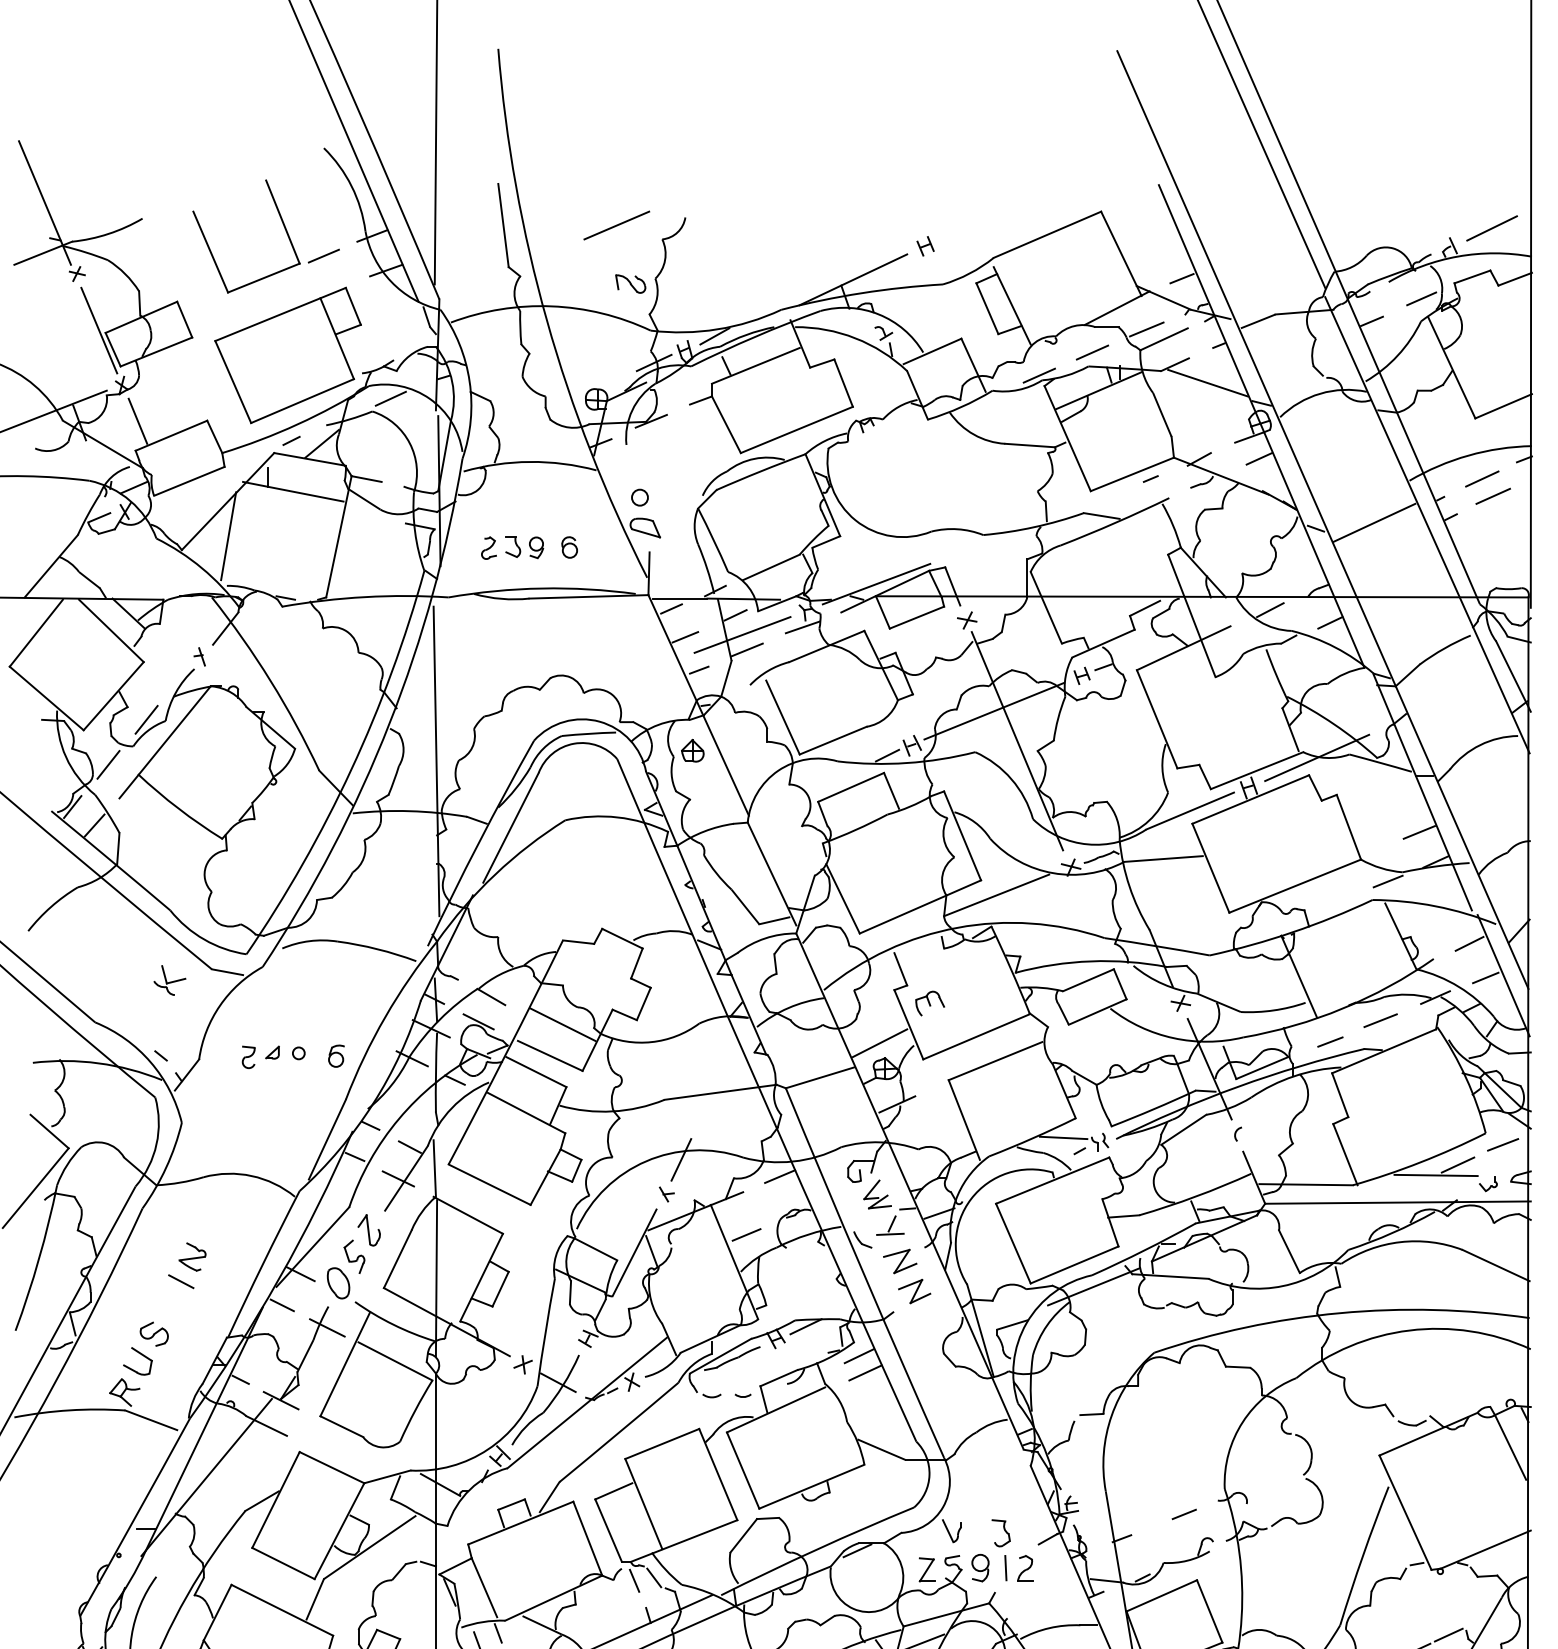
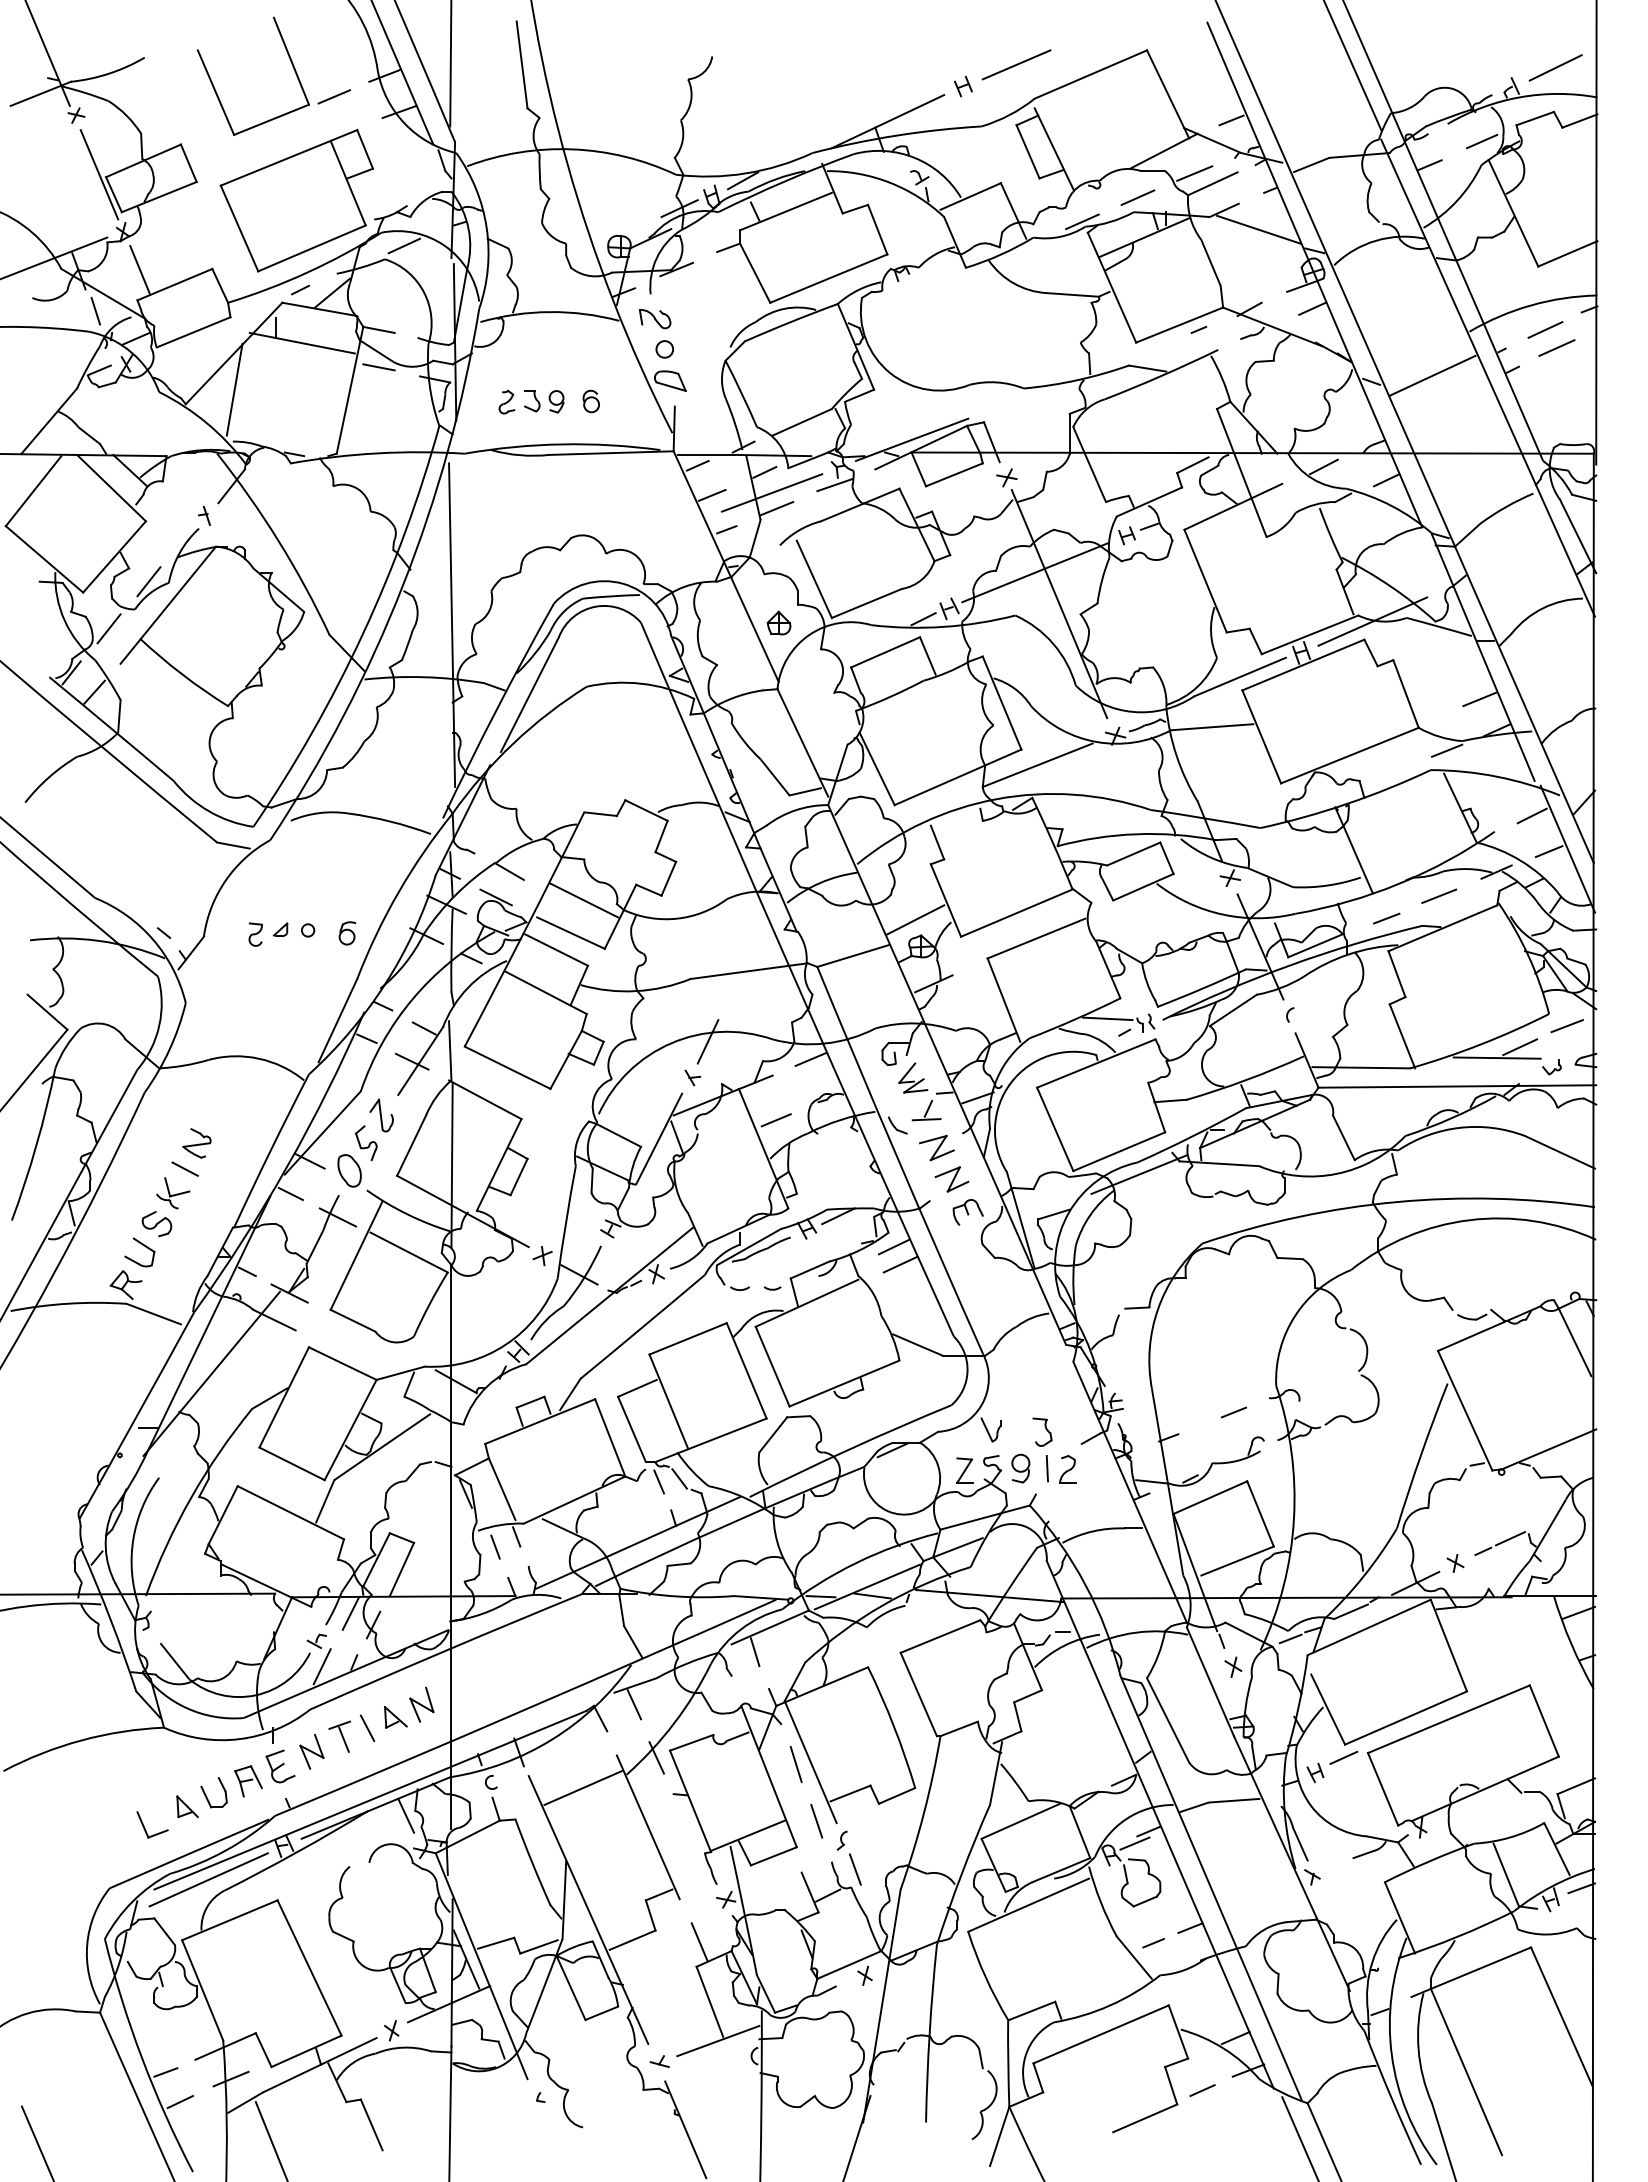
line: (616, 225) -> (1016, 64), moved
part: (630, 284) -> (654, 319), moved
line: (95, 461) -> (95, 311), added
line: (366, 514) -> (378, 367), added
part: (692, 750) -> (778, 622), moved
part: (170, 980) -> (173, 1193), moved
part: (929, 1003) -> (967, 1212), moved

